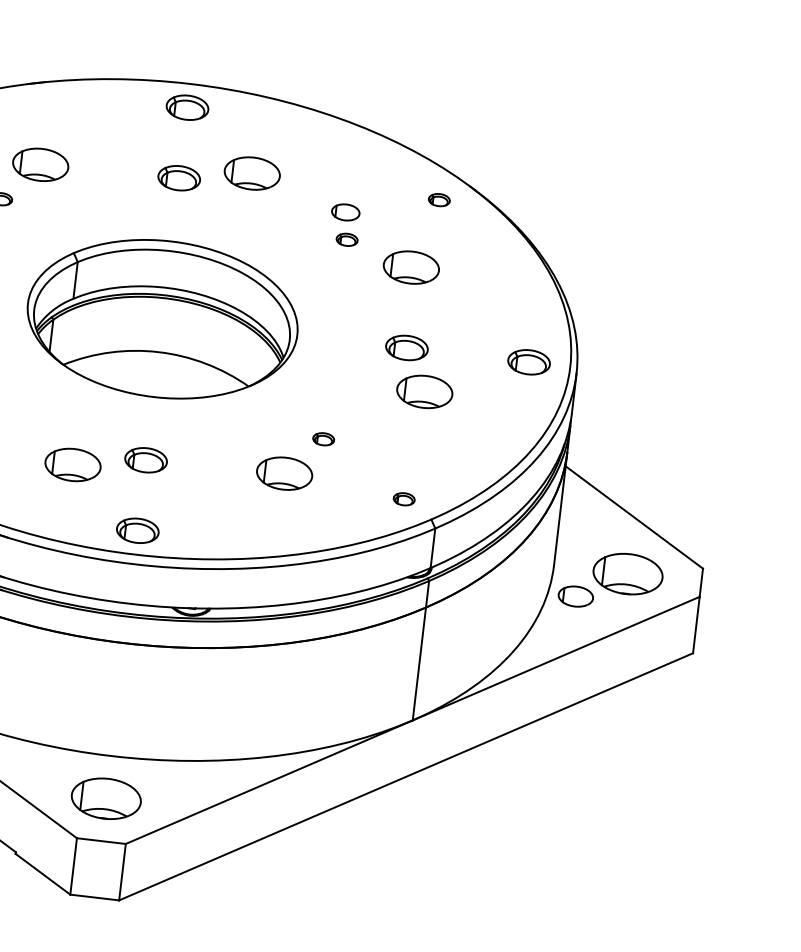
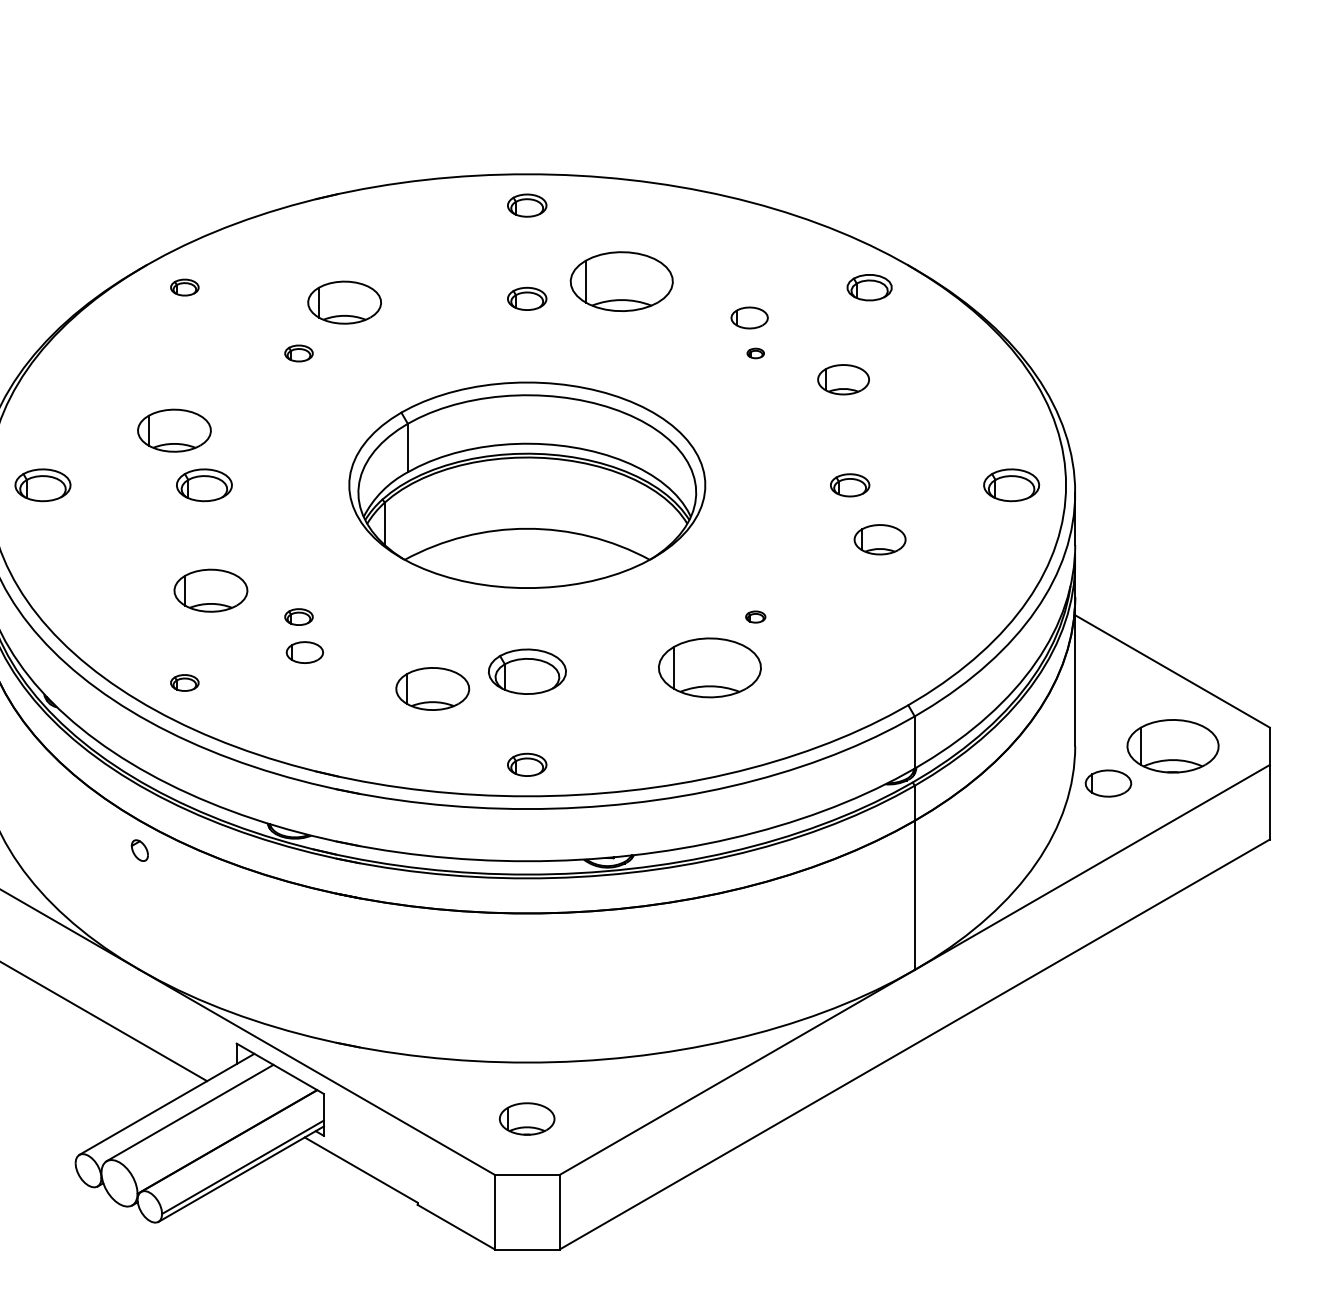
part: (186, 107) -> (526, 205), size x0.7
part: (252, 173) -> (621, 281), size x1.4
part: (178, 177) -> (526, 298), size x0.7
part: (439, 200) -> (869, 287), size x1.6
part: (347, 239) -> (755, 353), size x0.6
part: (411, 267) -> (843, 379), size x0.7
part: (406, 348) -> (849, 485), size x0.7
part: (424, 391) -> (879, 539), size x0.7
part: (323, 438) -> (755, 616), size x0.7
part: (145, 460) -> (526, 671), size x1.4
part: (284, 473) -> (709, 667), size x1.4
part: (404, 498) -> (869, 682), removed
part: (137, 530) -> (526, 764), size x0.7
part: (105, 798) -> (526, 1118), size x0.6

